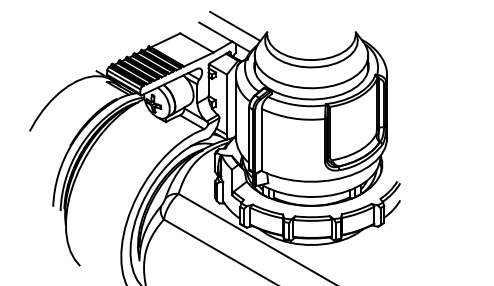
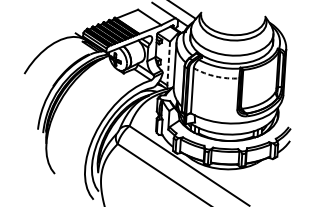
line: (226, 105) -> (168, 64), solid -> dashed
arc: (292, 118) -> (215, 76), solid -> dashed

